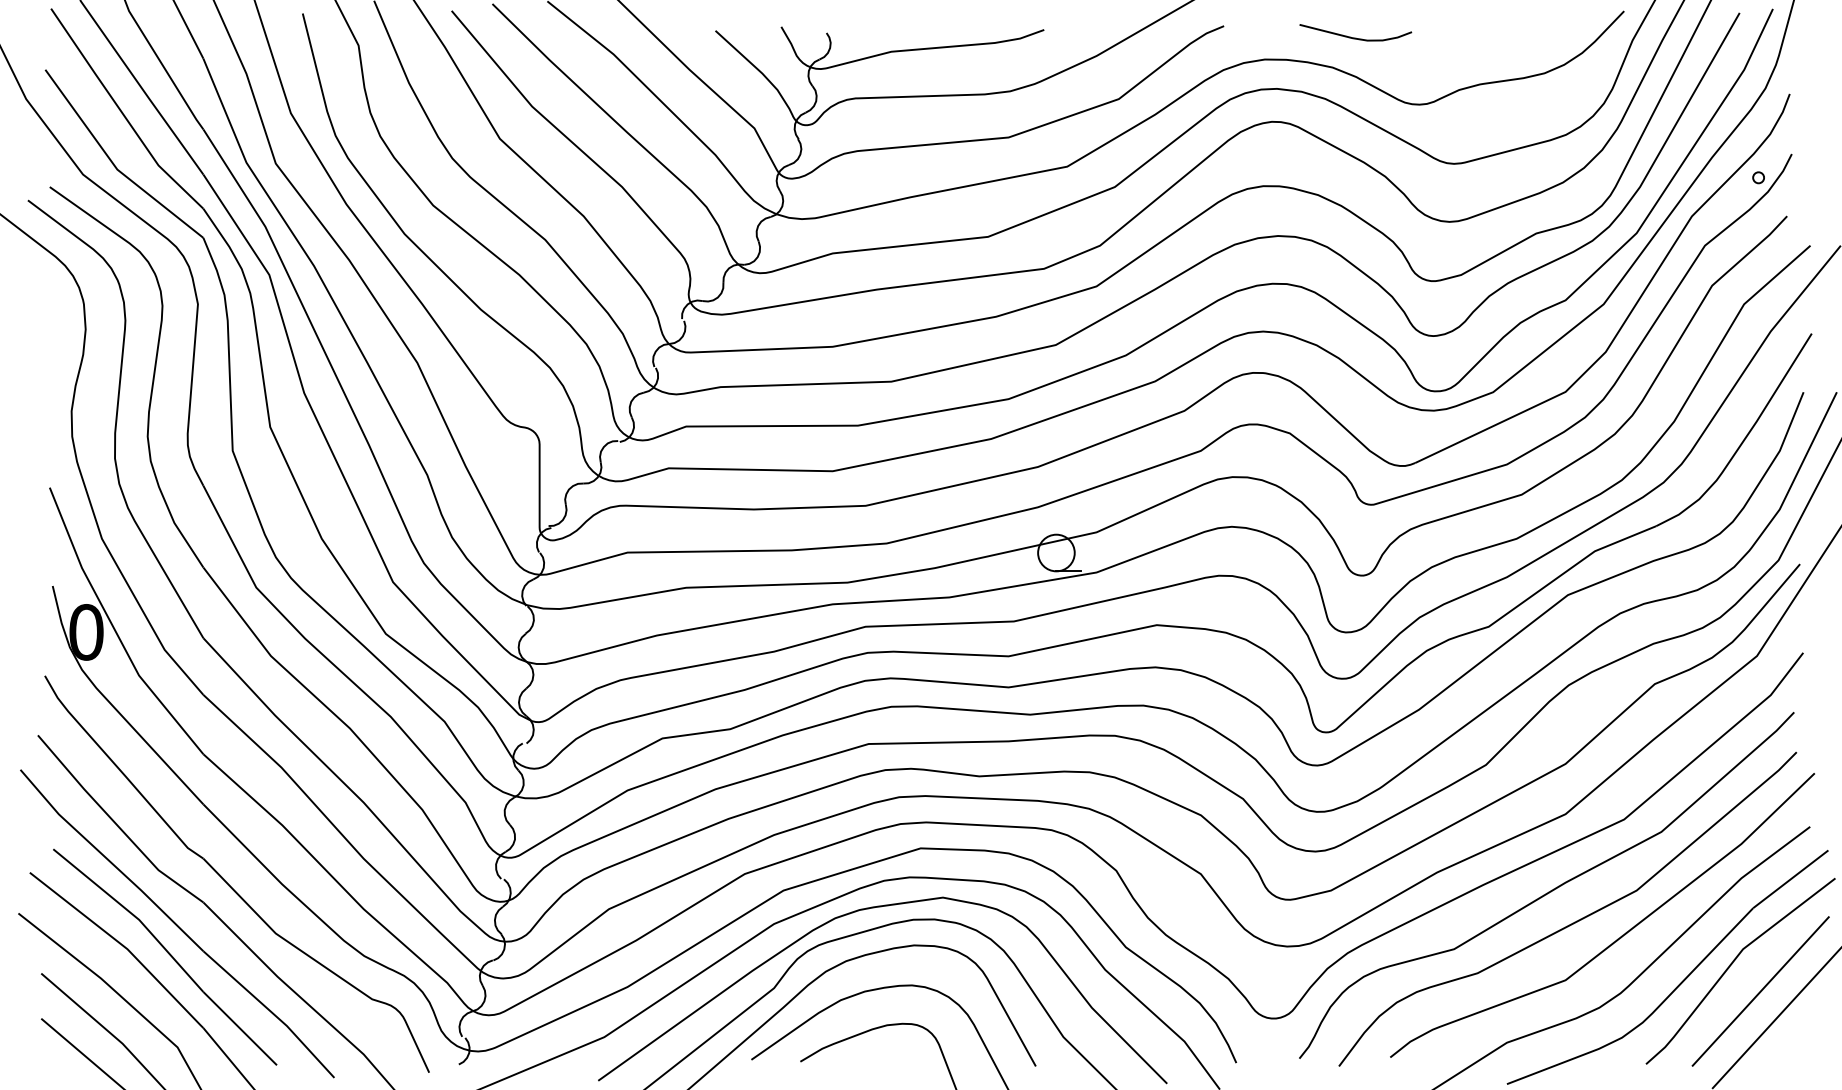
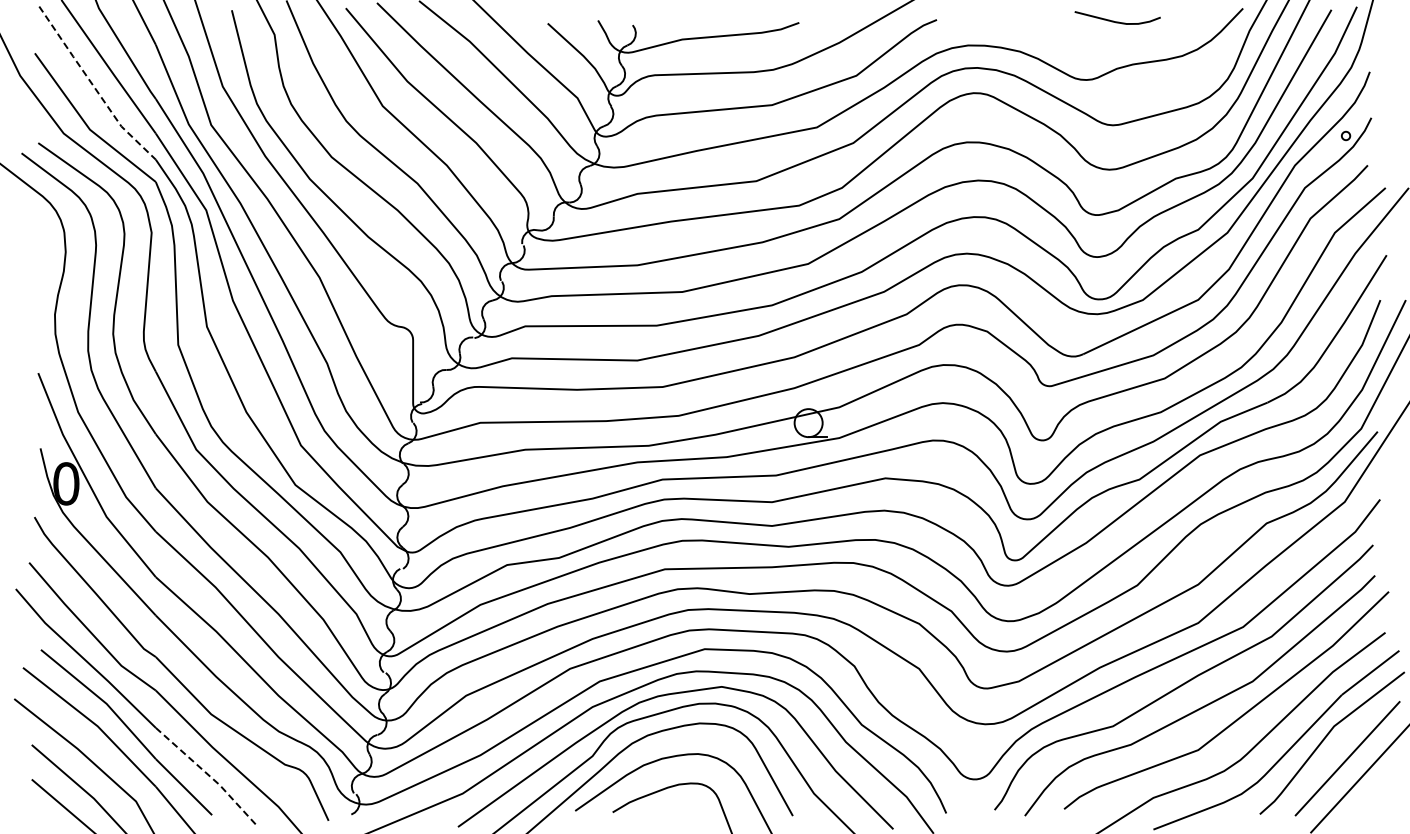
curve: (1355, 37) -> (1117, 21), moved
line: (121, 113) -> (93, 86), solid -> dashed
line: (272, 1013) -> (208, 775), solid -> dashed

